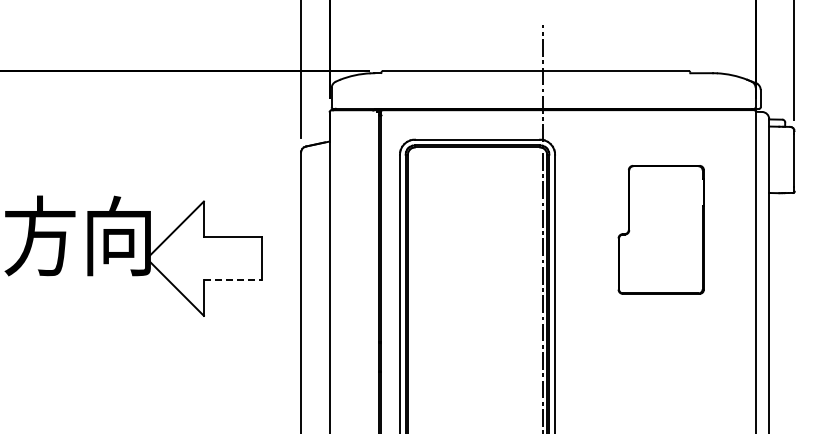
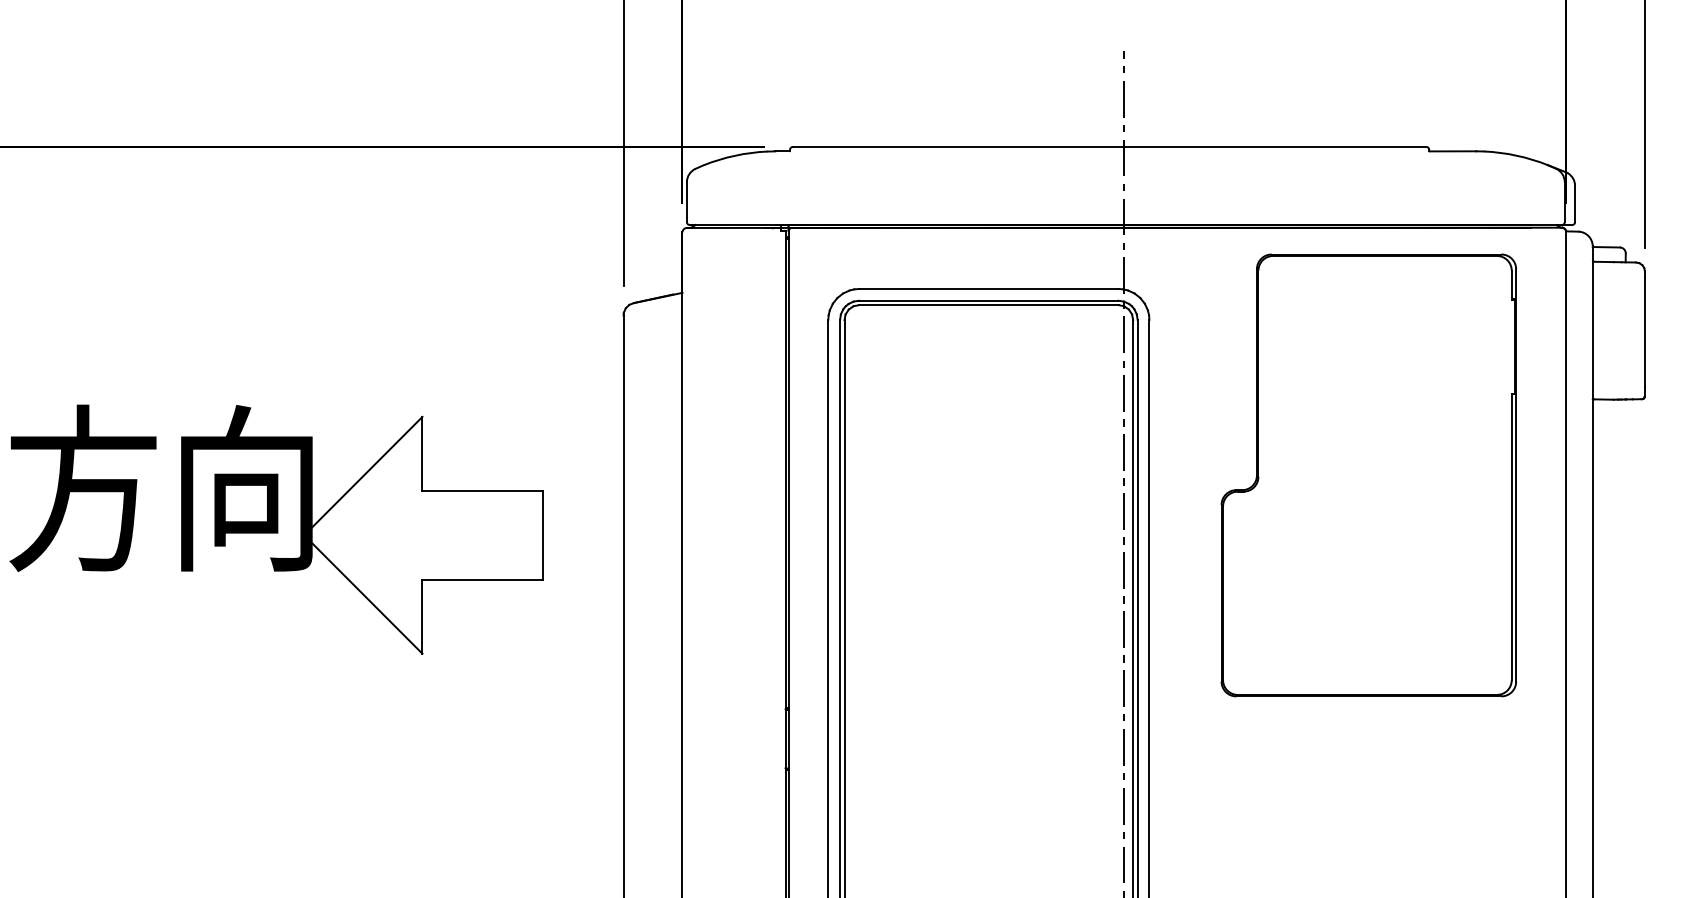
part: (661, 229) -> (1369, 474), size x1.67
line: (233, 280) -> (483, 580), dashed -> solid

